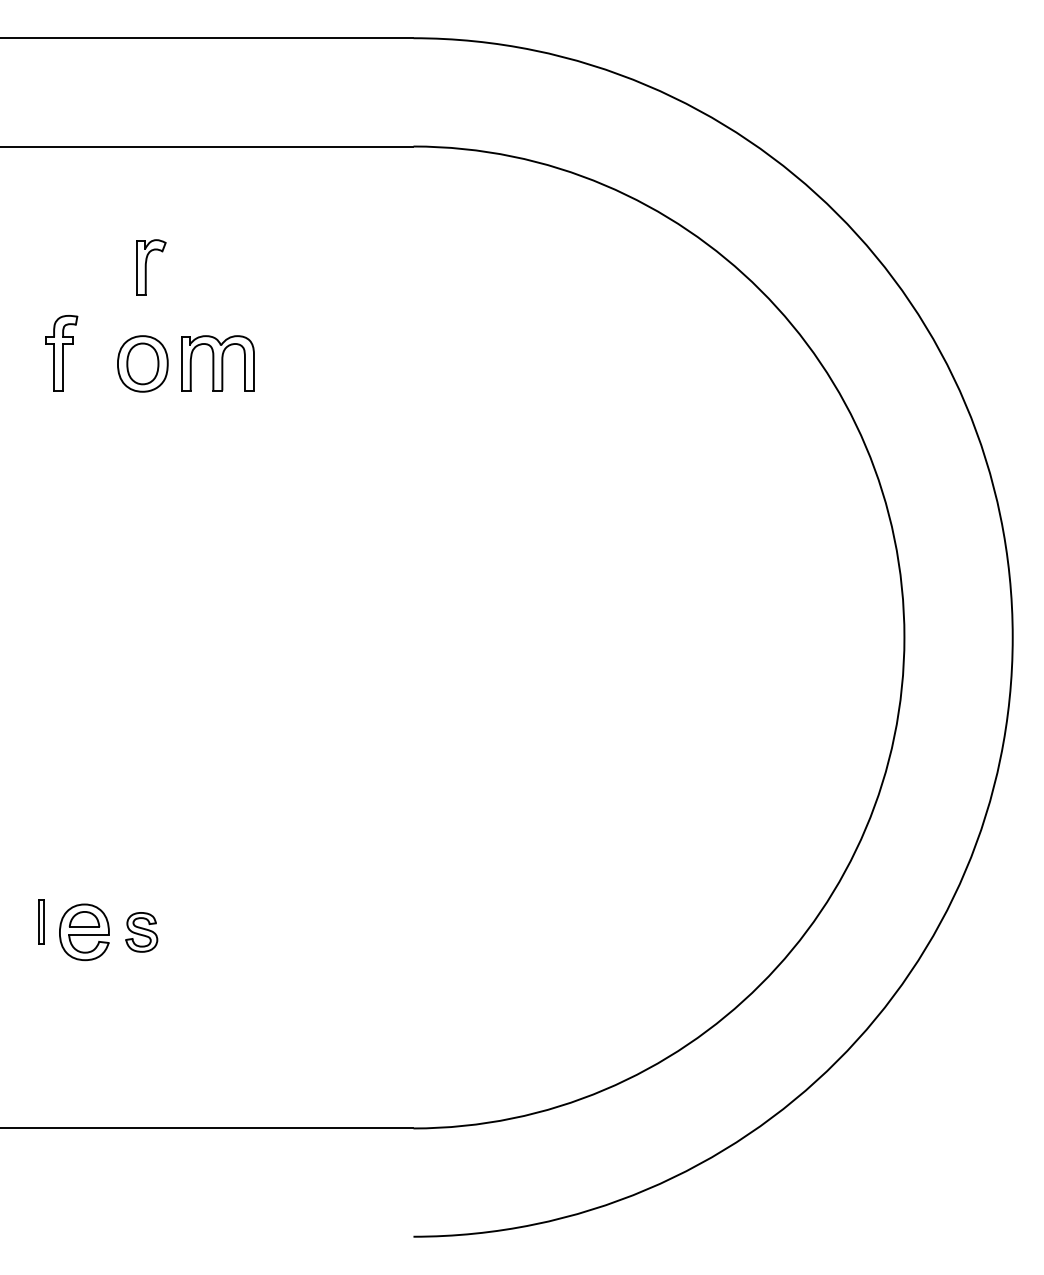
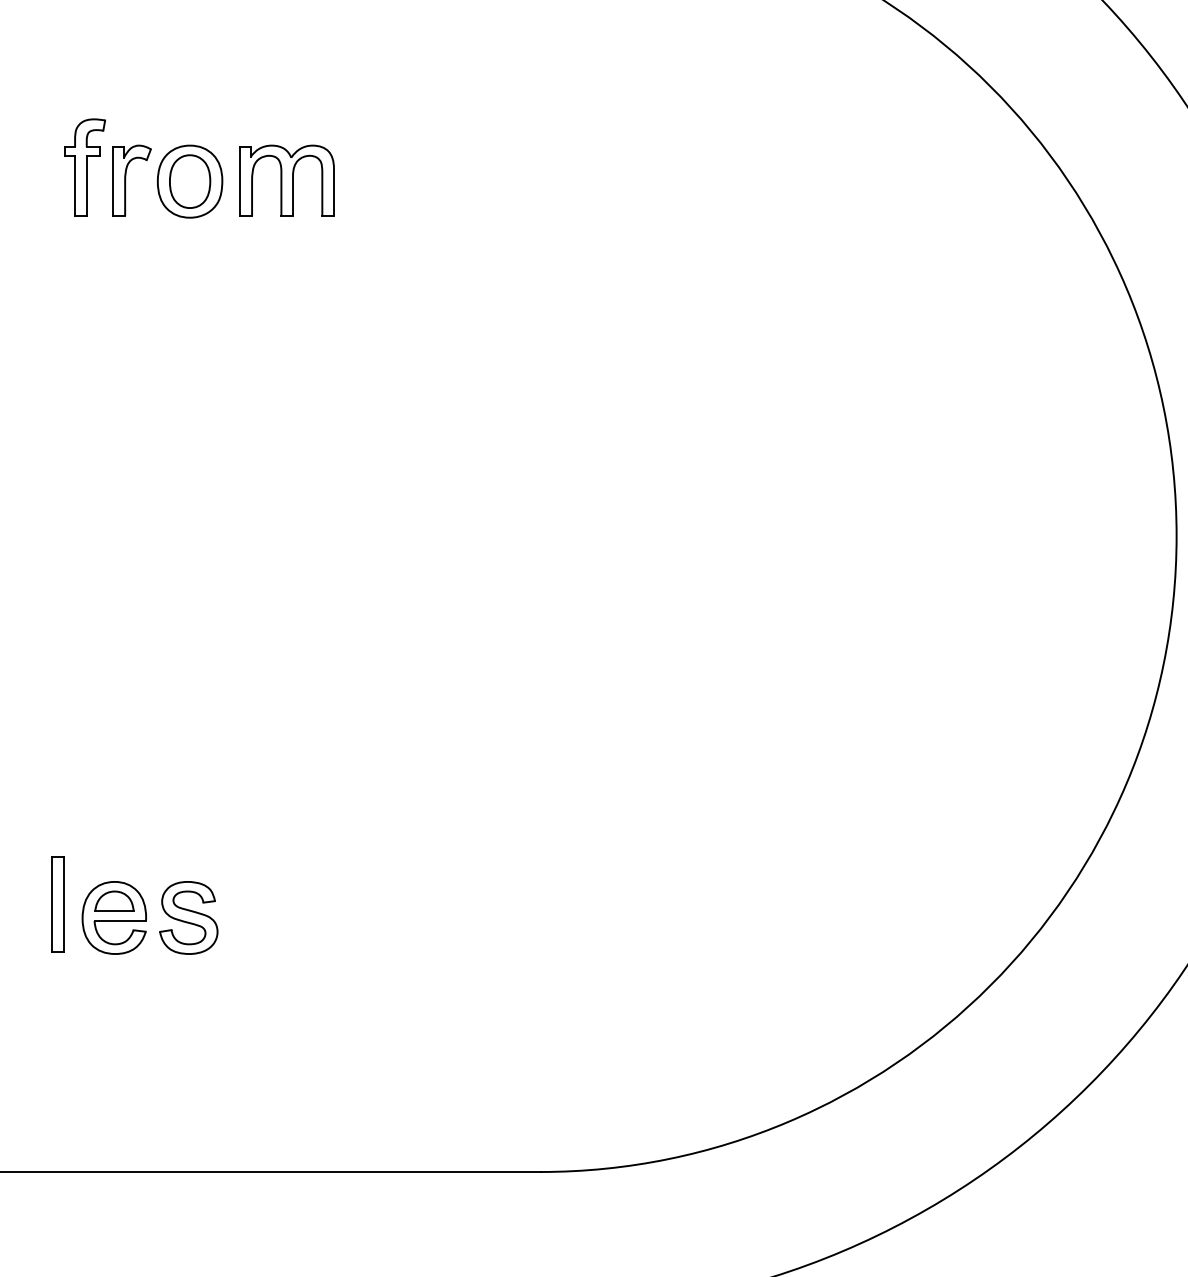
part: (151, 267) -> (132, 181), moved
part: (41, 922) -> (58, 905), size x1.67
part: (141, 932) -> (188, 918), size x1.43

